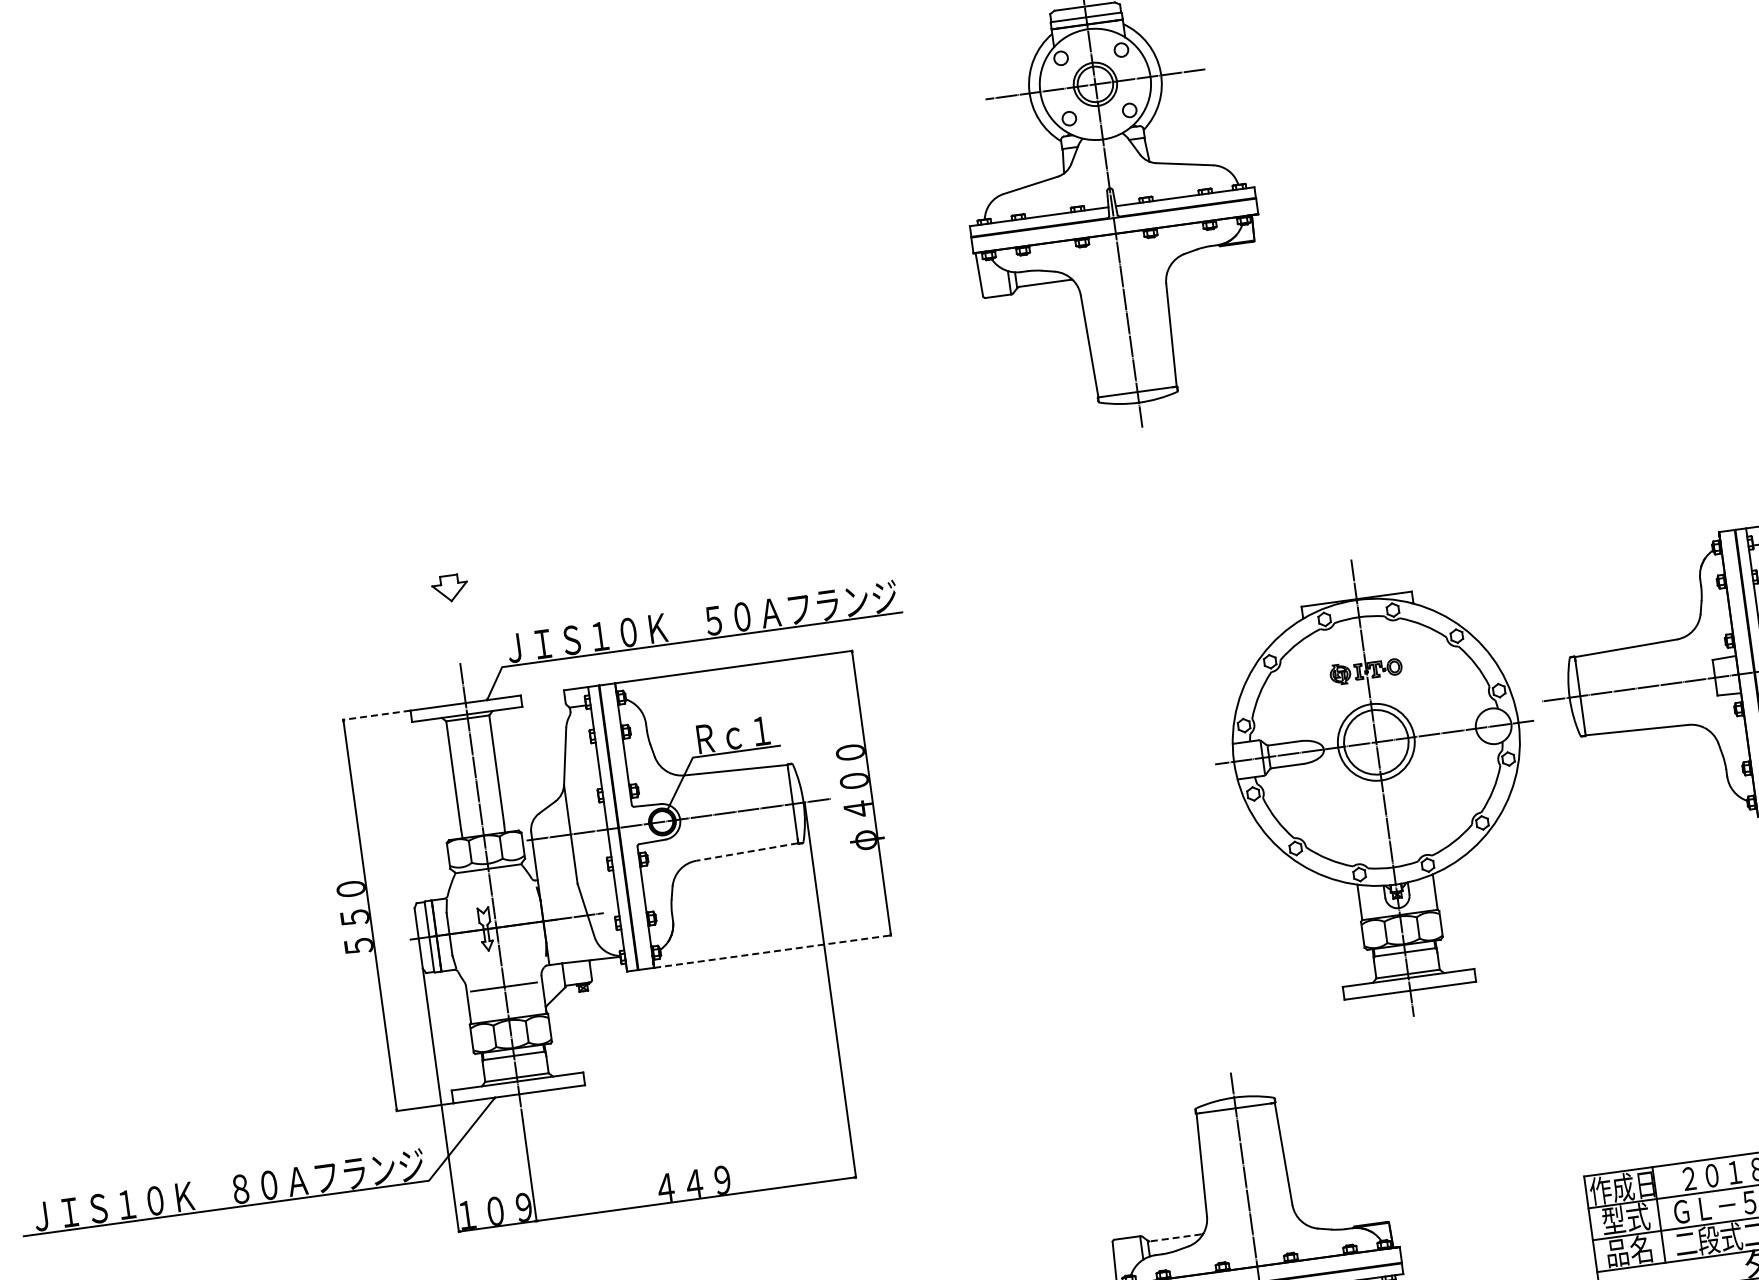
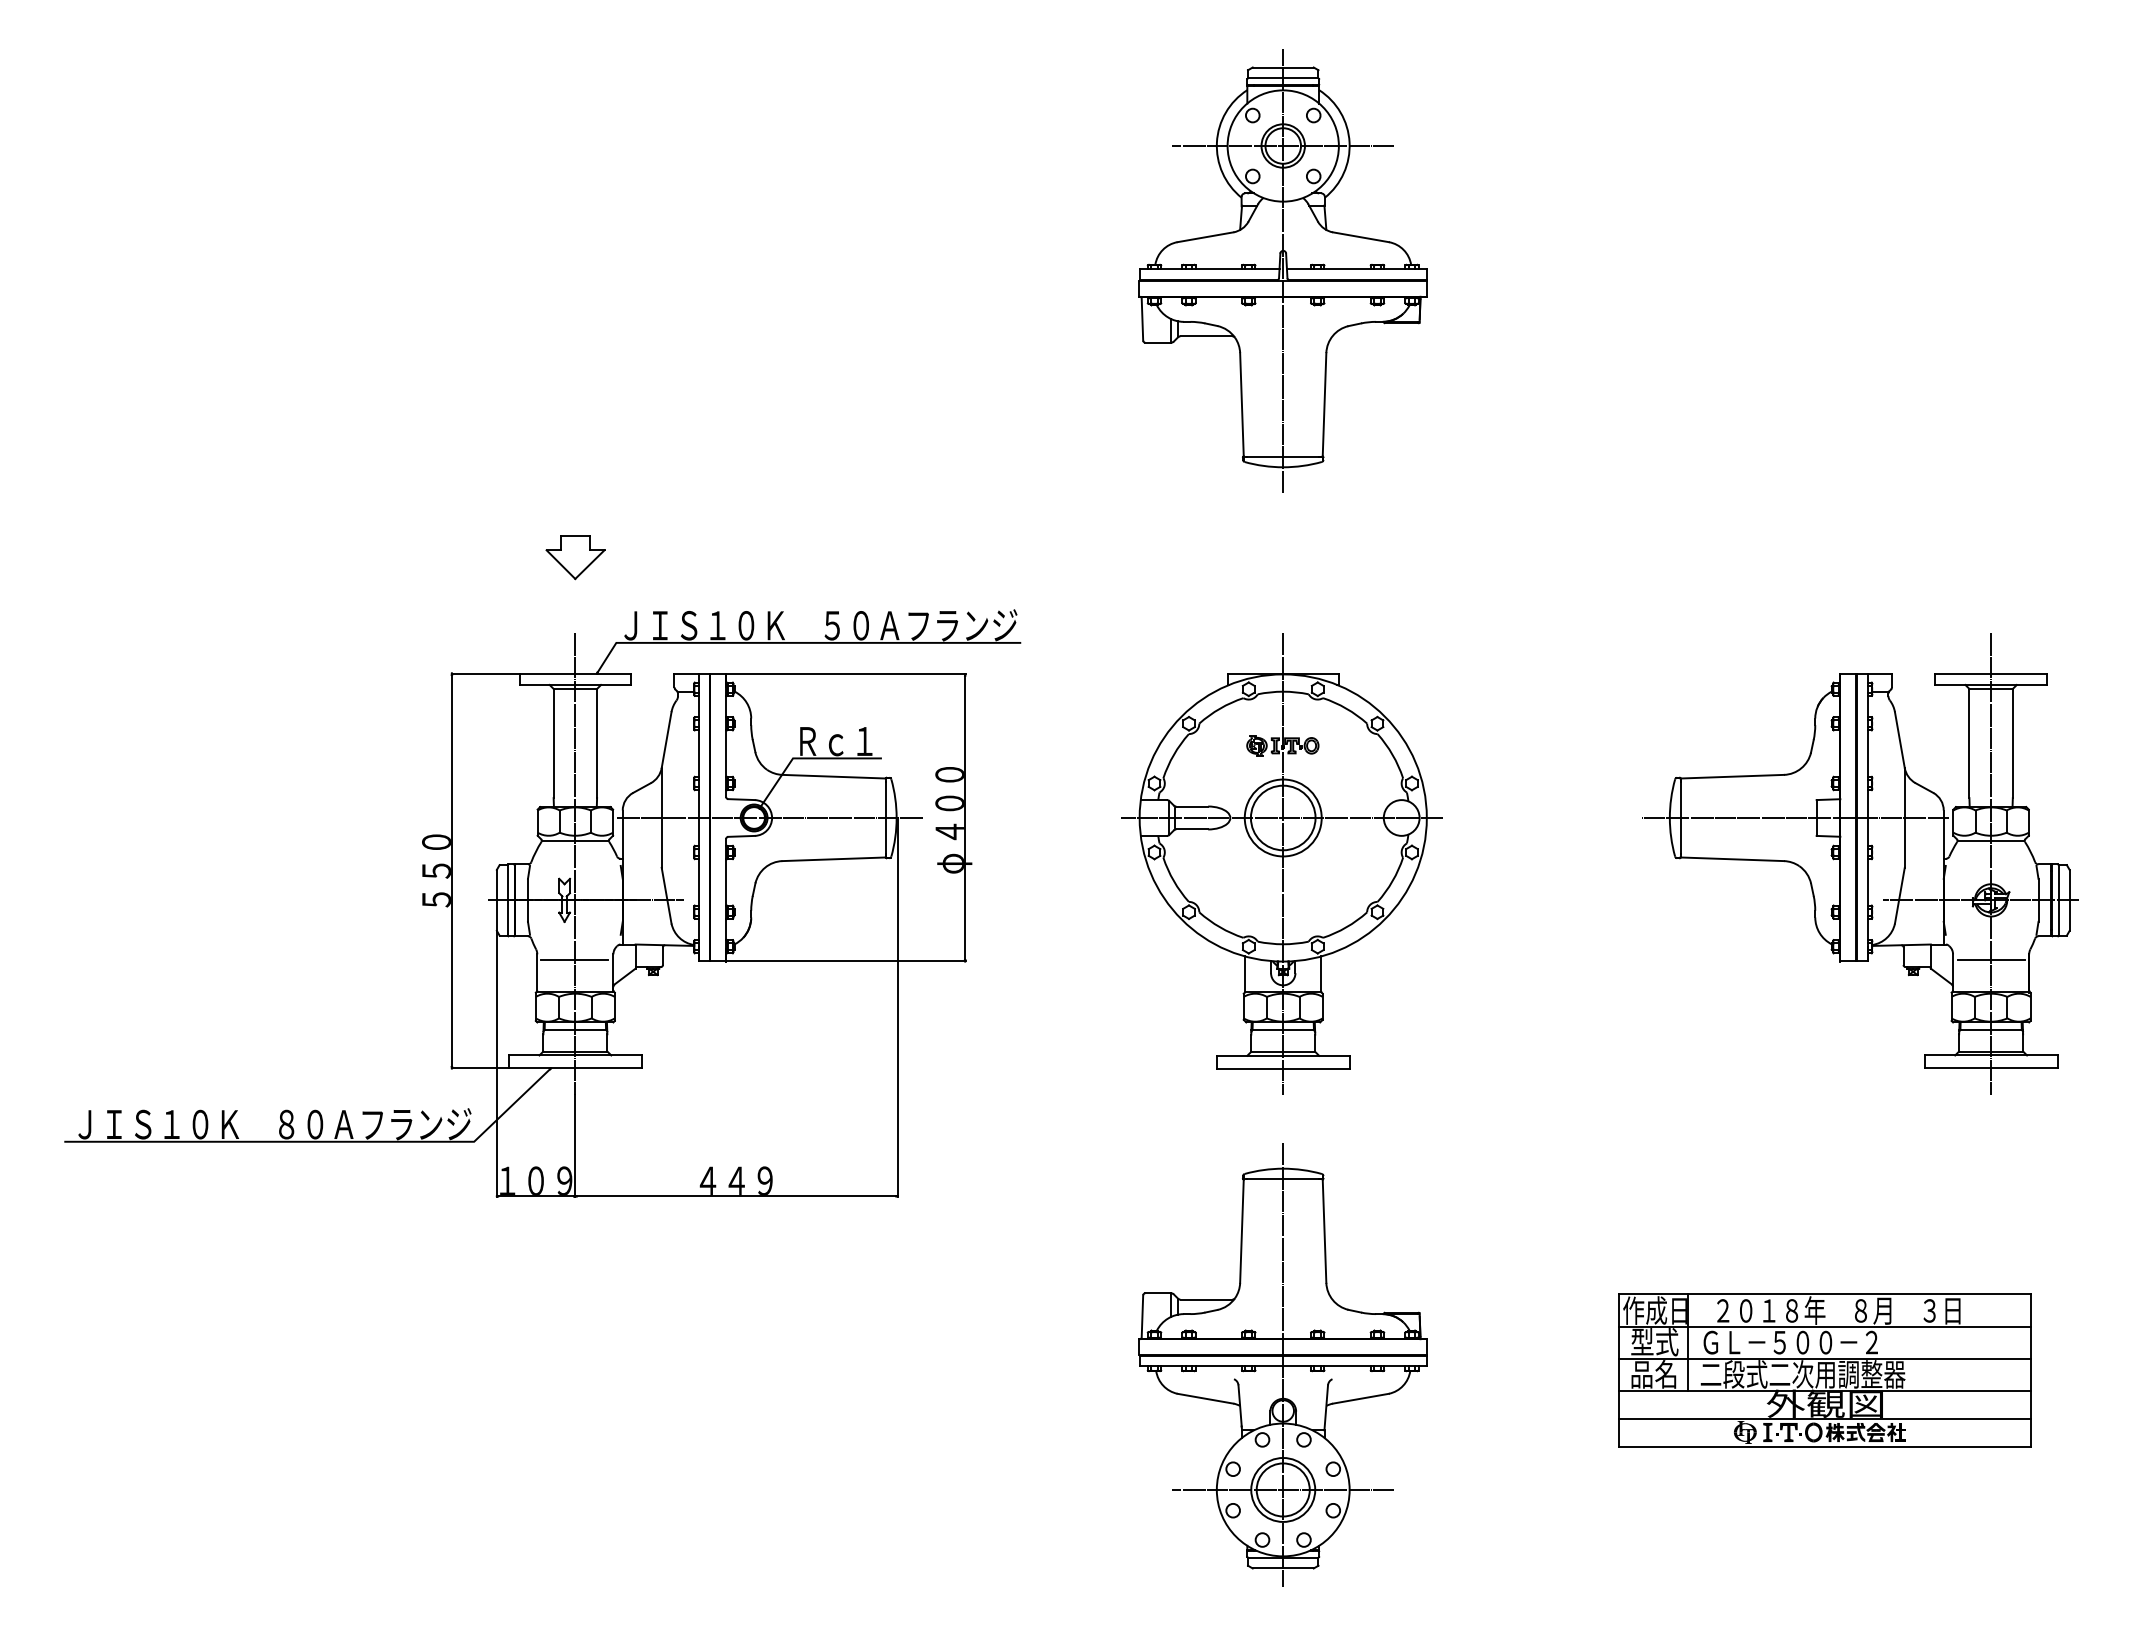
part: (450, 588) -> (575, 557), size x1.67
line: (376, 715) -> (485, 673), dashed -> solid
part: (1380, 787) -> (1281, 863), moved
line: (746, 852) -> (833, 859), dashed -> solid
line: (772, 951) -> (845, 961), dashed -> solid
line: (1175, 1237) -> (1206, 1299), dashed -> solid

